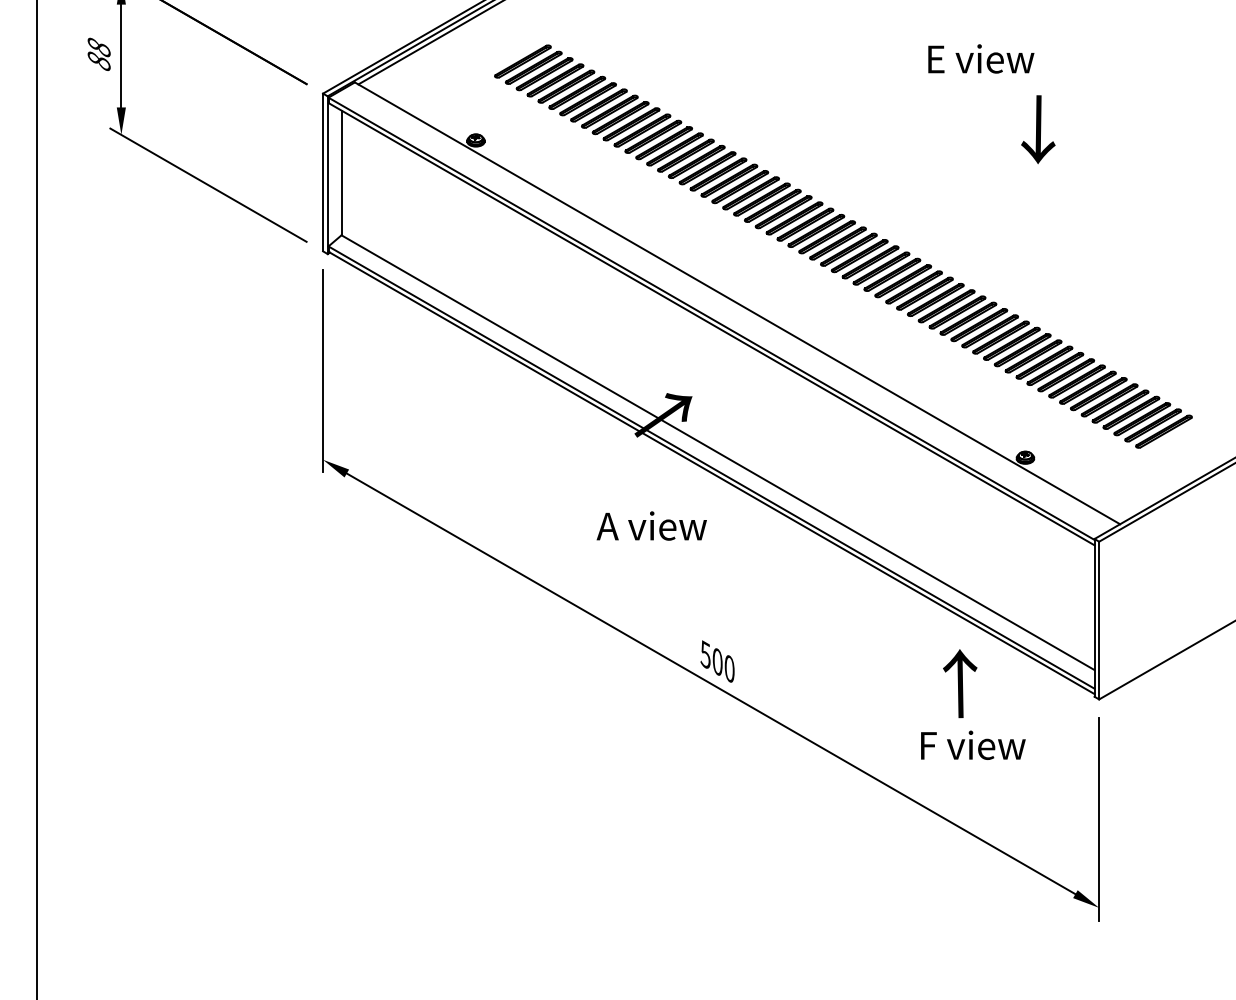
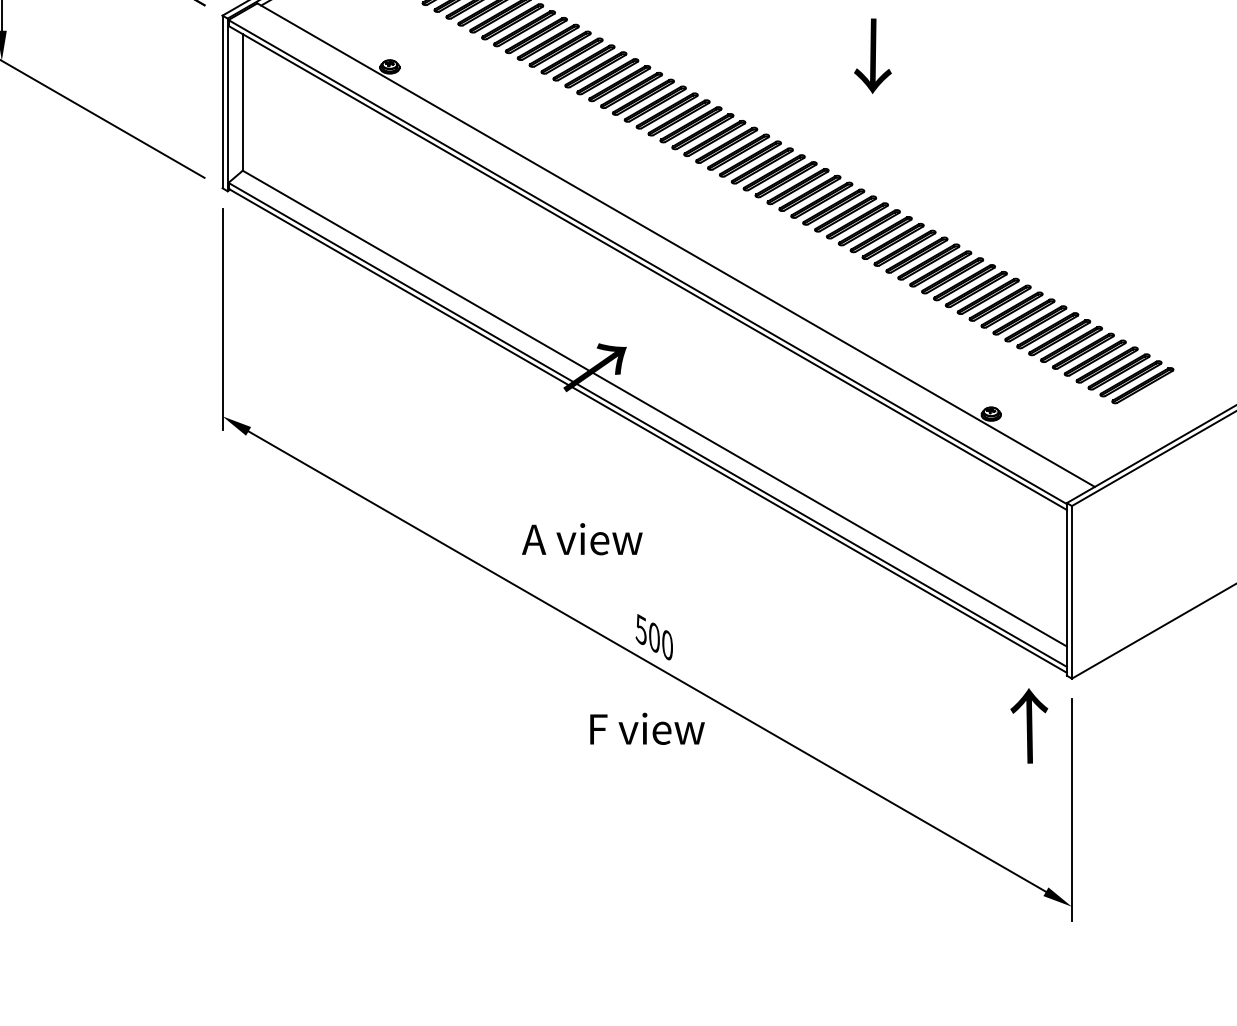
text: (1038, 129) -> (873, 56), moved
text: (651, 525) -> (582, 538), moved
text: (960, 683) -> (1029, 725), moved
text: (973, 744) -> (647, 727), moved

